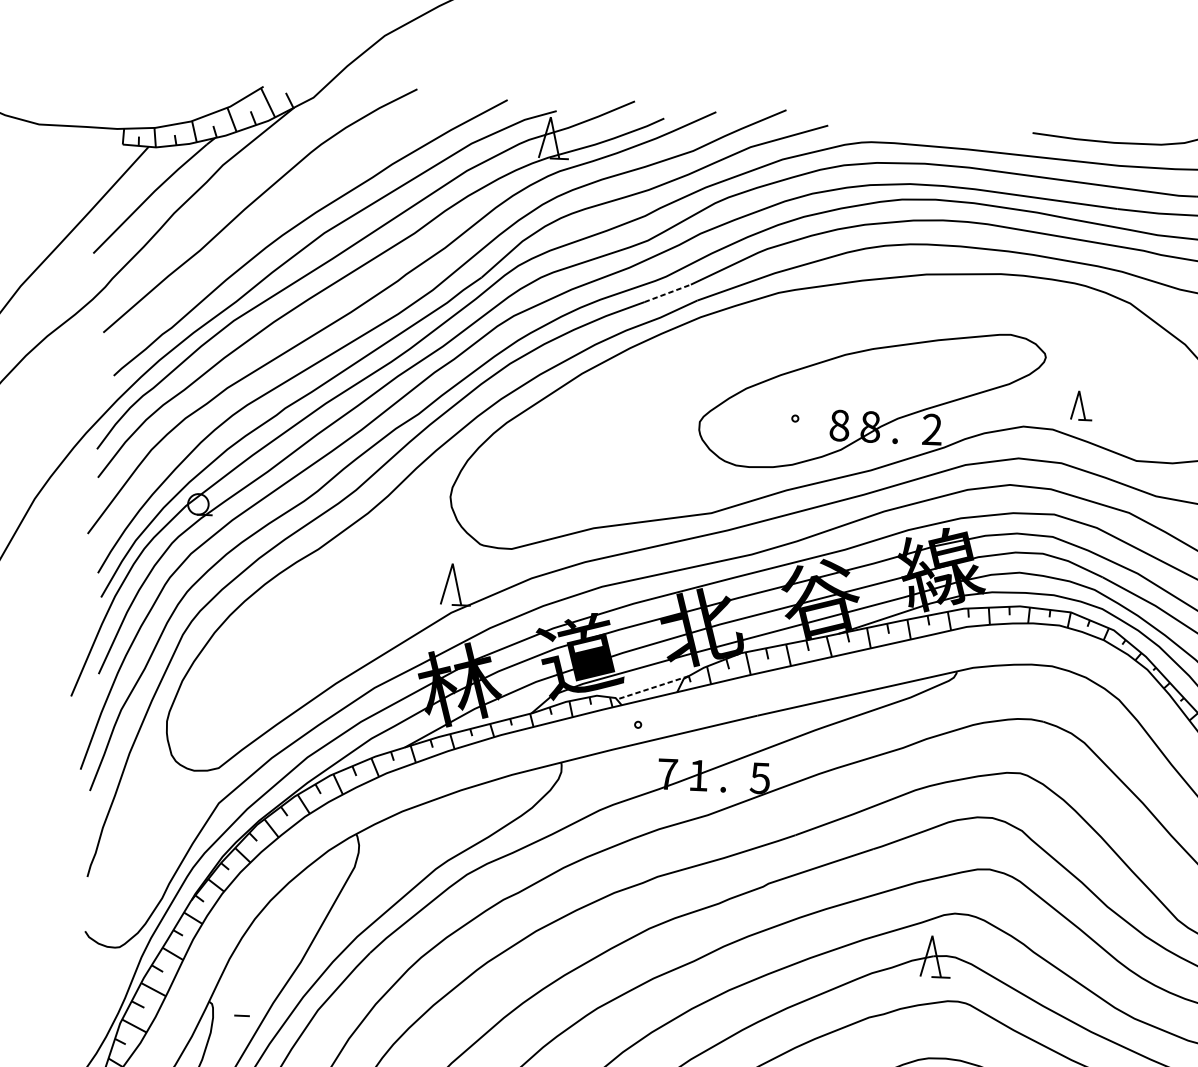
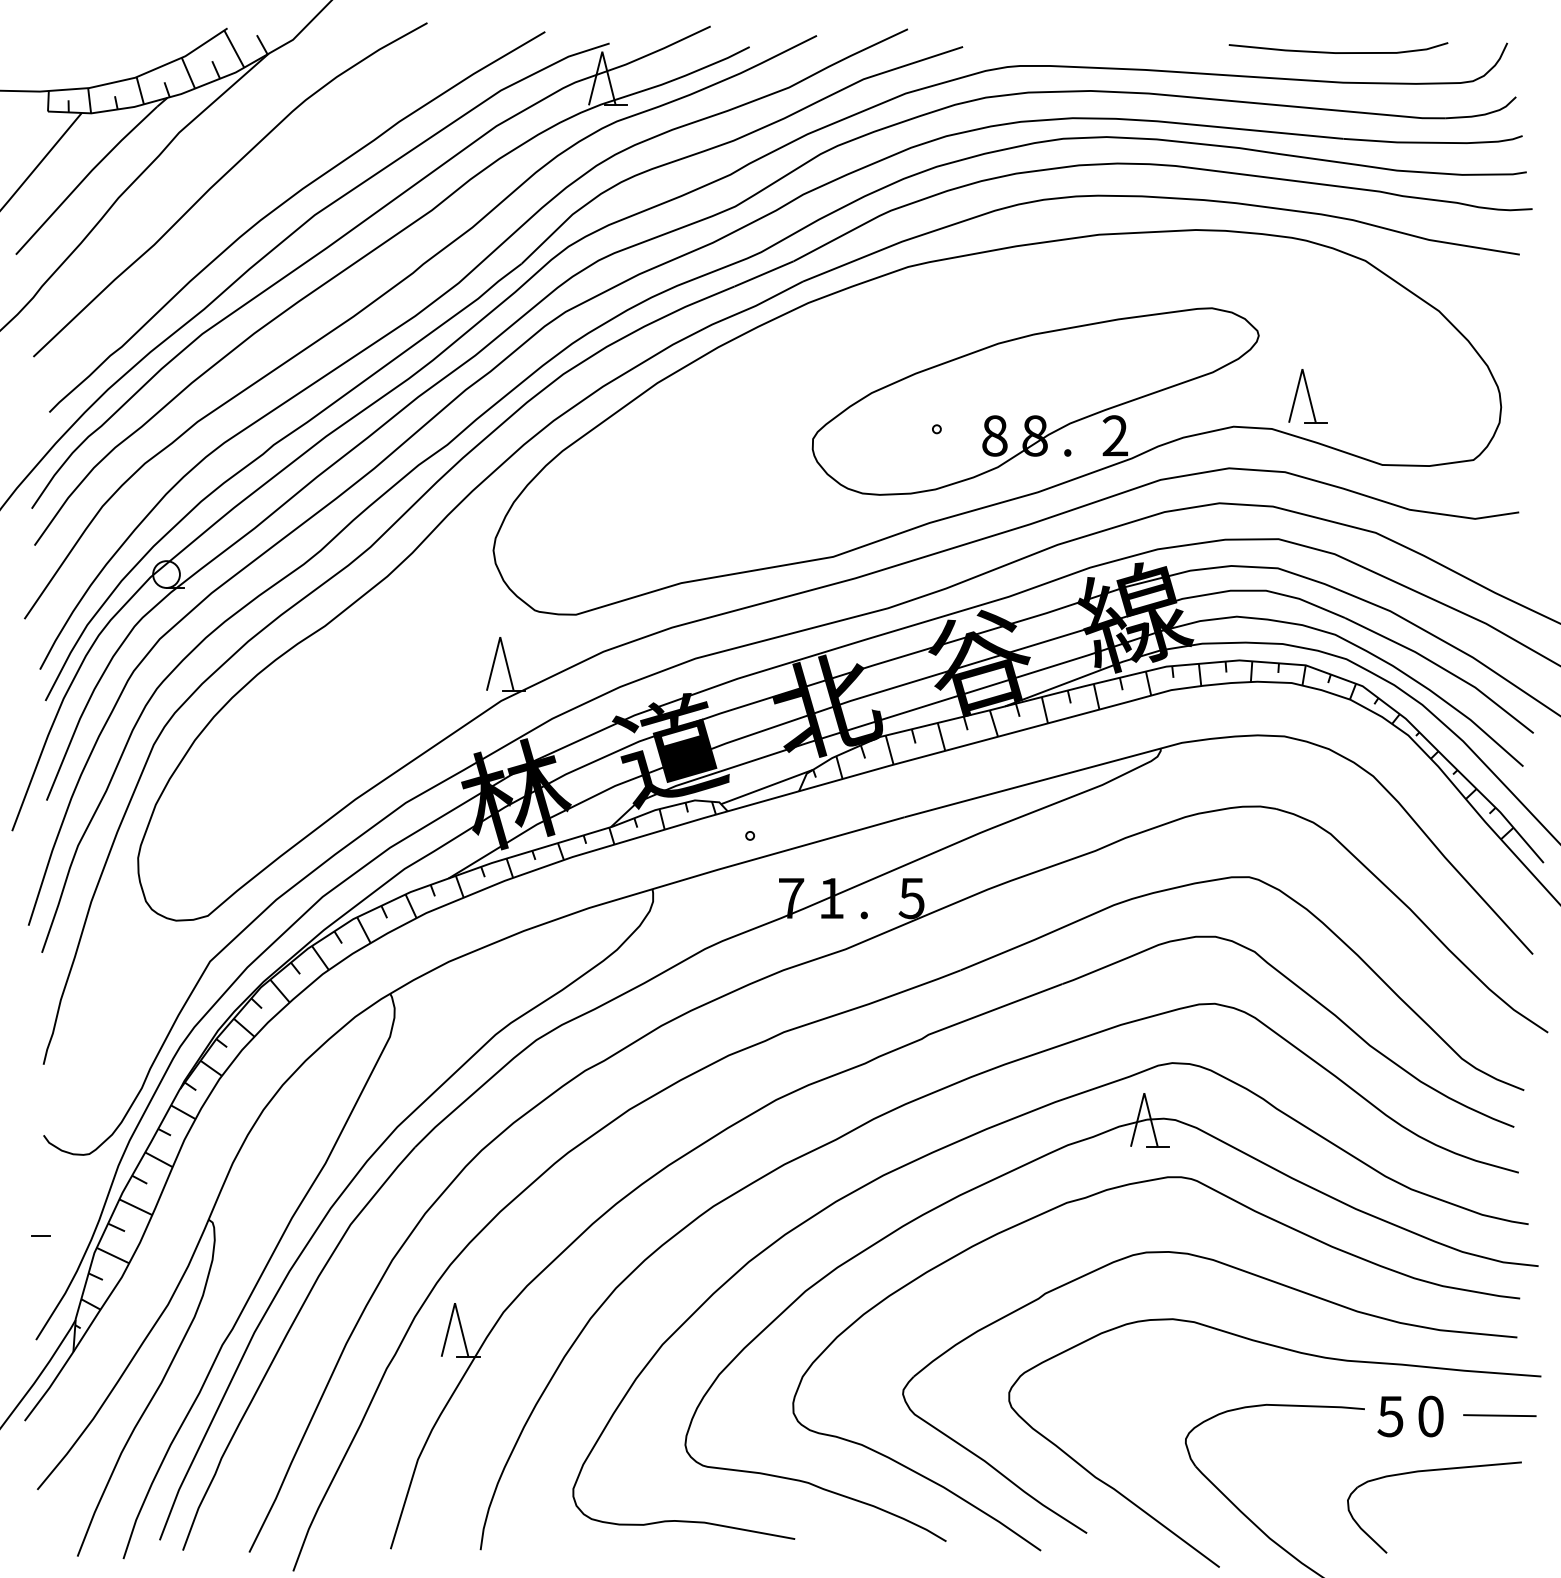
line: (668, 293) -> (764, 273), dashed -> solid
part: (1081, 405) -> (1307, 396), size x1.43
line: (652, 688) -> (766, 787), dashed -> solid
line: (241, 1015) -> (40, 1235), moved

